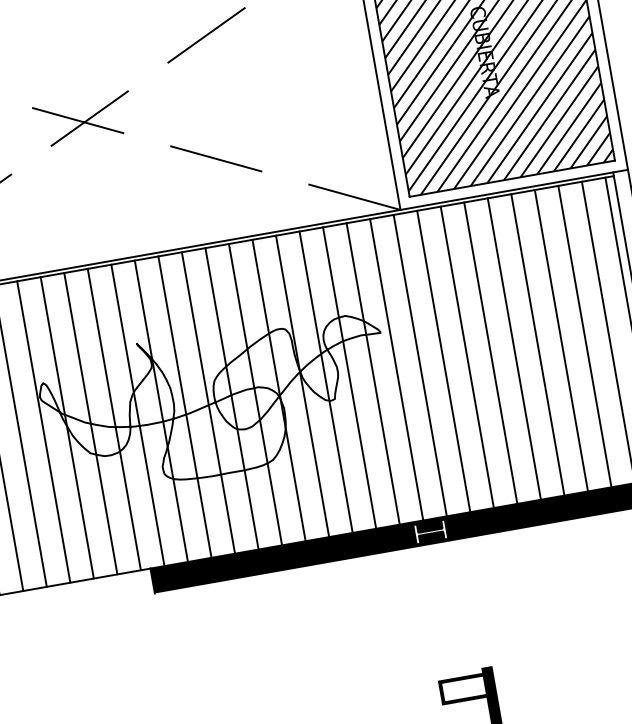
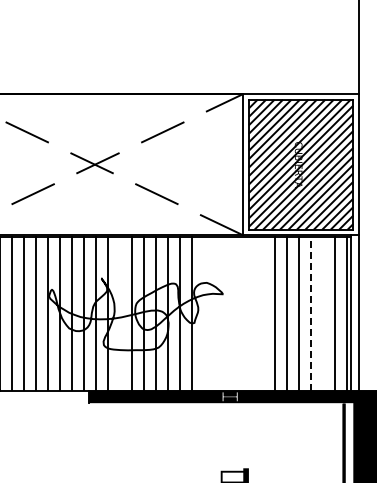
line: (585, 335) -> (323, 313), removed
line: (561, 339) -> (311, 313), solid -> dashed
line: (467, 356) -> (263, 313), removed
line: (443, 360) -> (251, 313), removed
line: (420, 364) -> (239, 313), removed
line: (396, 369) -> (227, 313), removed
line: (372, 373) -> (215, 313), removed
line: (349, 377) -> (203, 313), removed
line: (184, 406) -> (119, 313), removed

